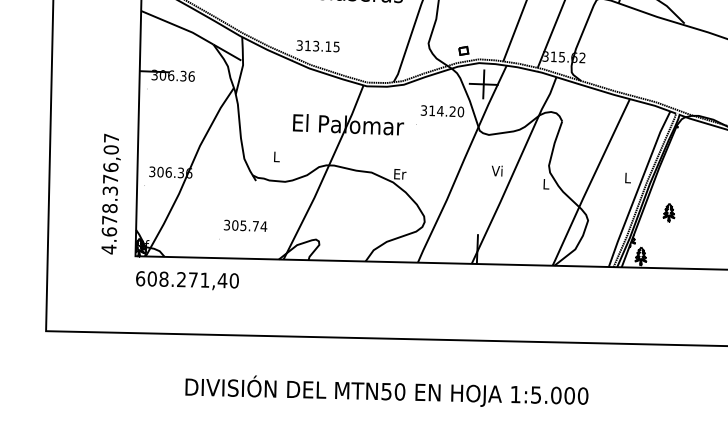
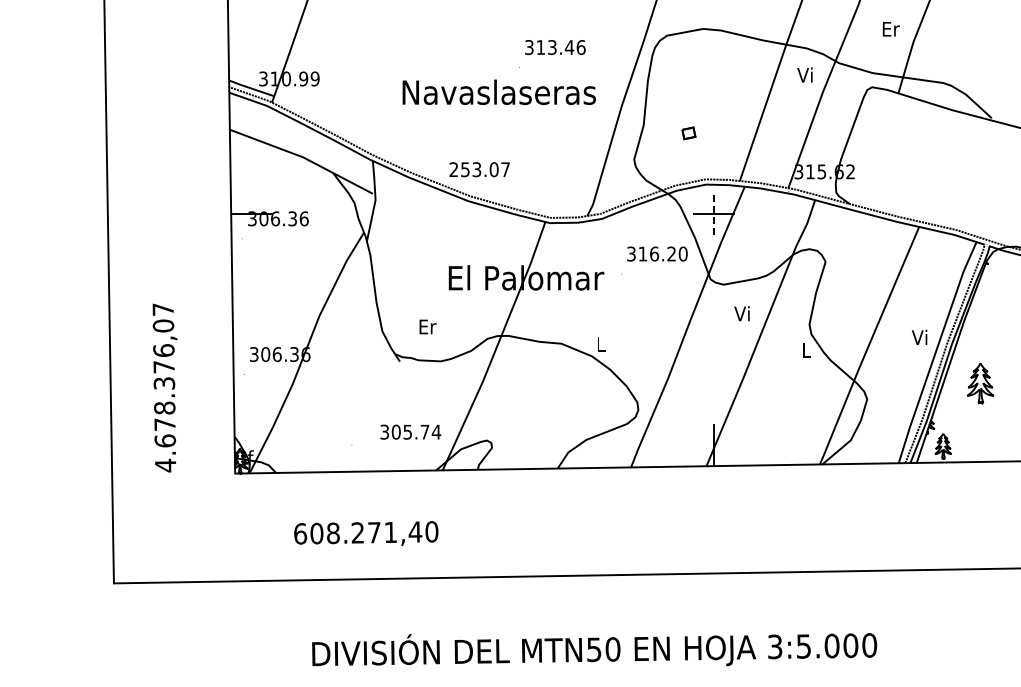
text: (318, 46) -> (479, 169), 313.15 -> 253.07
part: (463, 51) -> (688, 133), moved
line: (483, 84) -> (713, 214), solid -> dashed
text: (440, 110) -> (654, 253), 314.20 -> 316.20
text: (276, 156) -> (427, 326), L -> Er
text: (496, 170) -> (741, 313), moved
text: (400, 174) -> (601, 344), Er -> L
text: (627, 177) -> (919, 336), L -> Vi
text: (110, 193) -> (164, 387), moved
part: (668, 212) -> (979, 383), size x1.6
text: (245, 225) -> (410, 431), moved
text: (187, 280) -> (366, 533), moved
text: (515, 394) -> (775, 646), 1:5.000 -> 3:5.000

